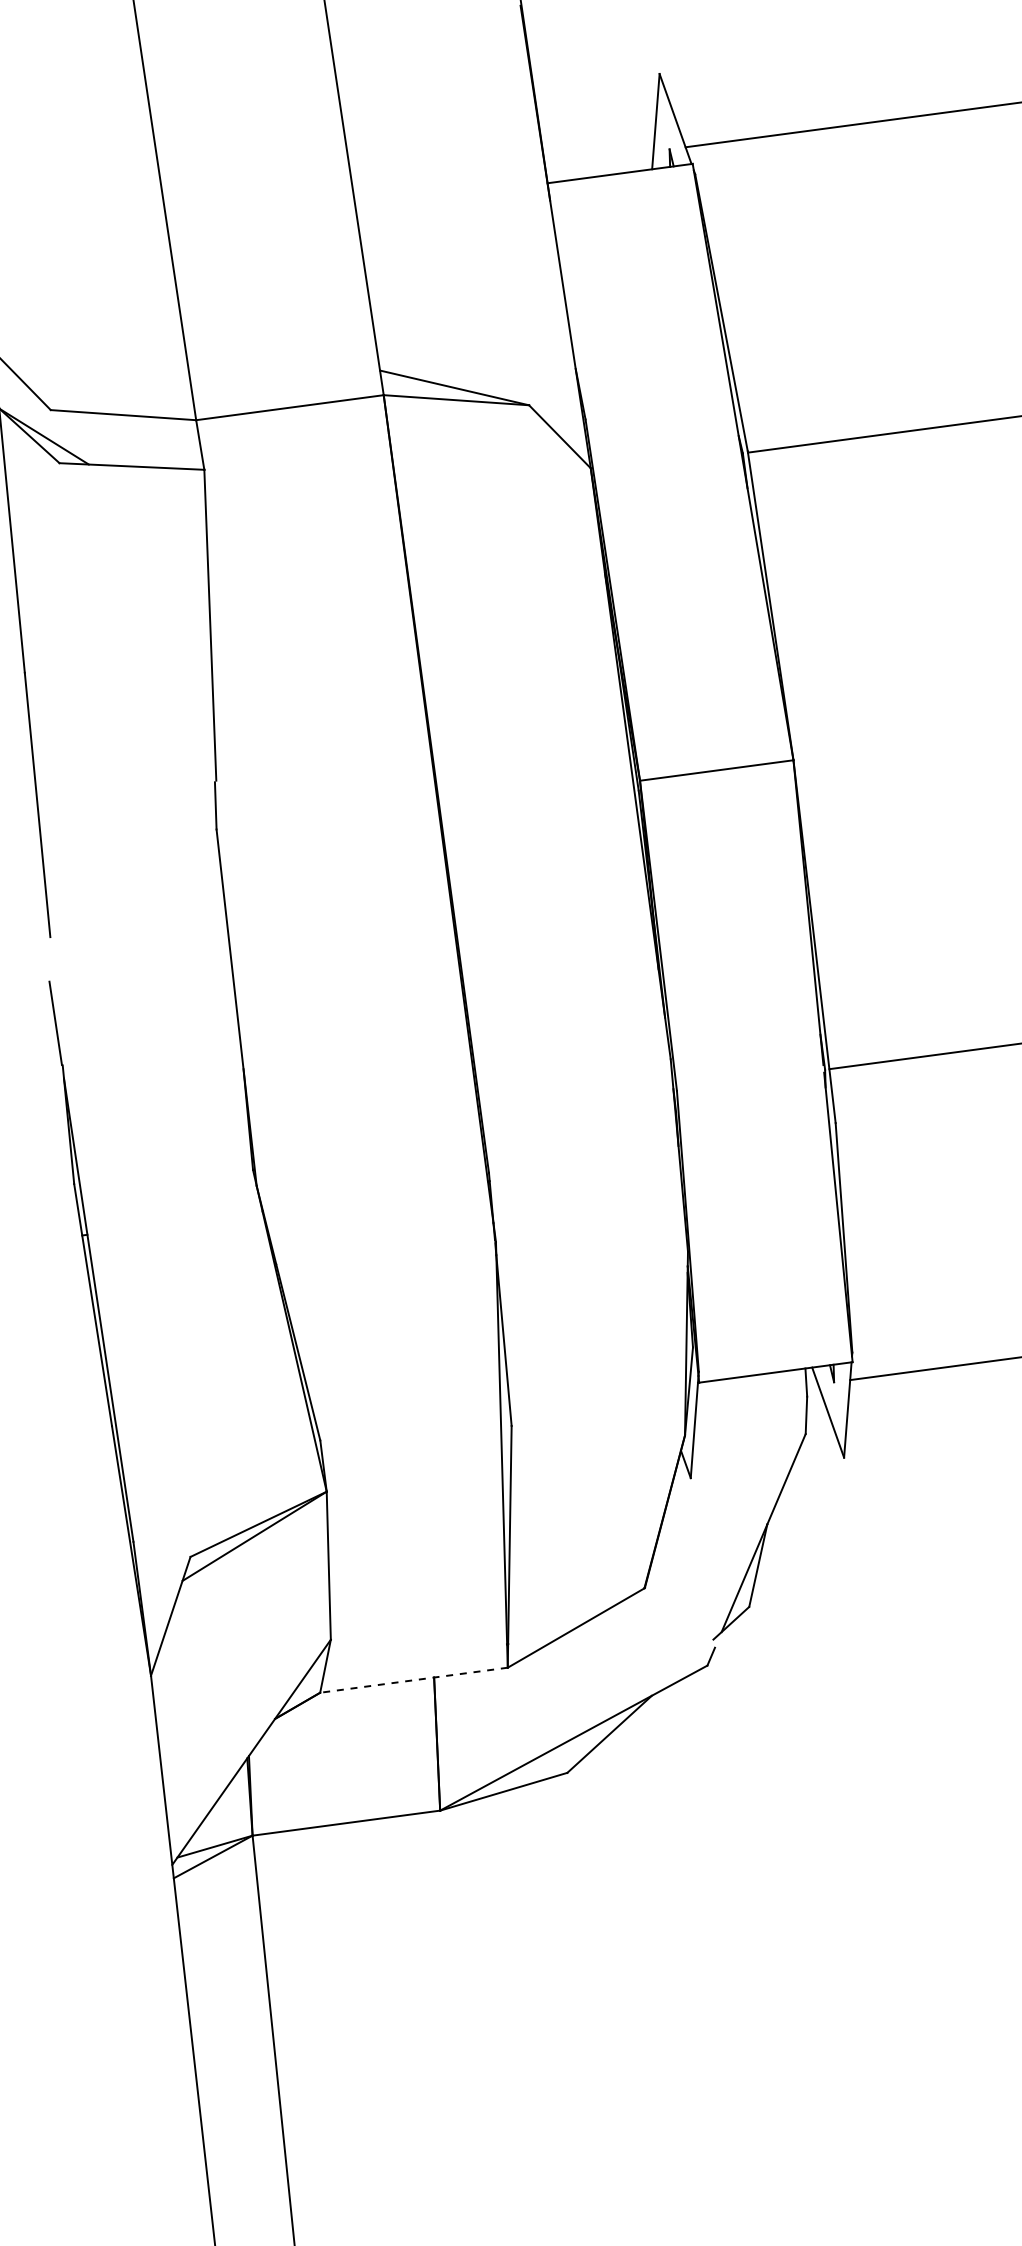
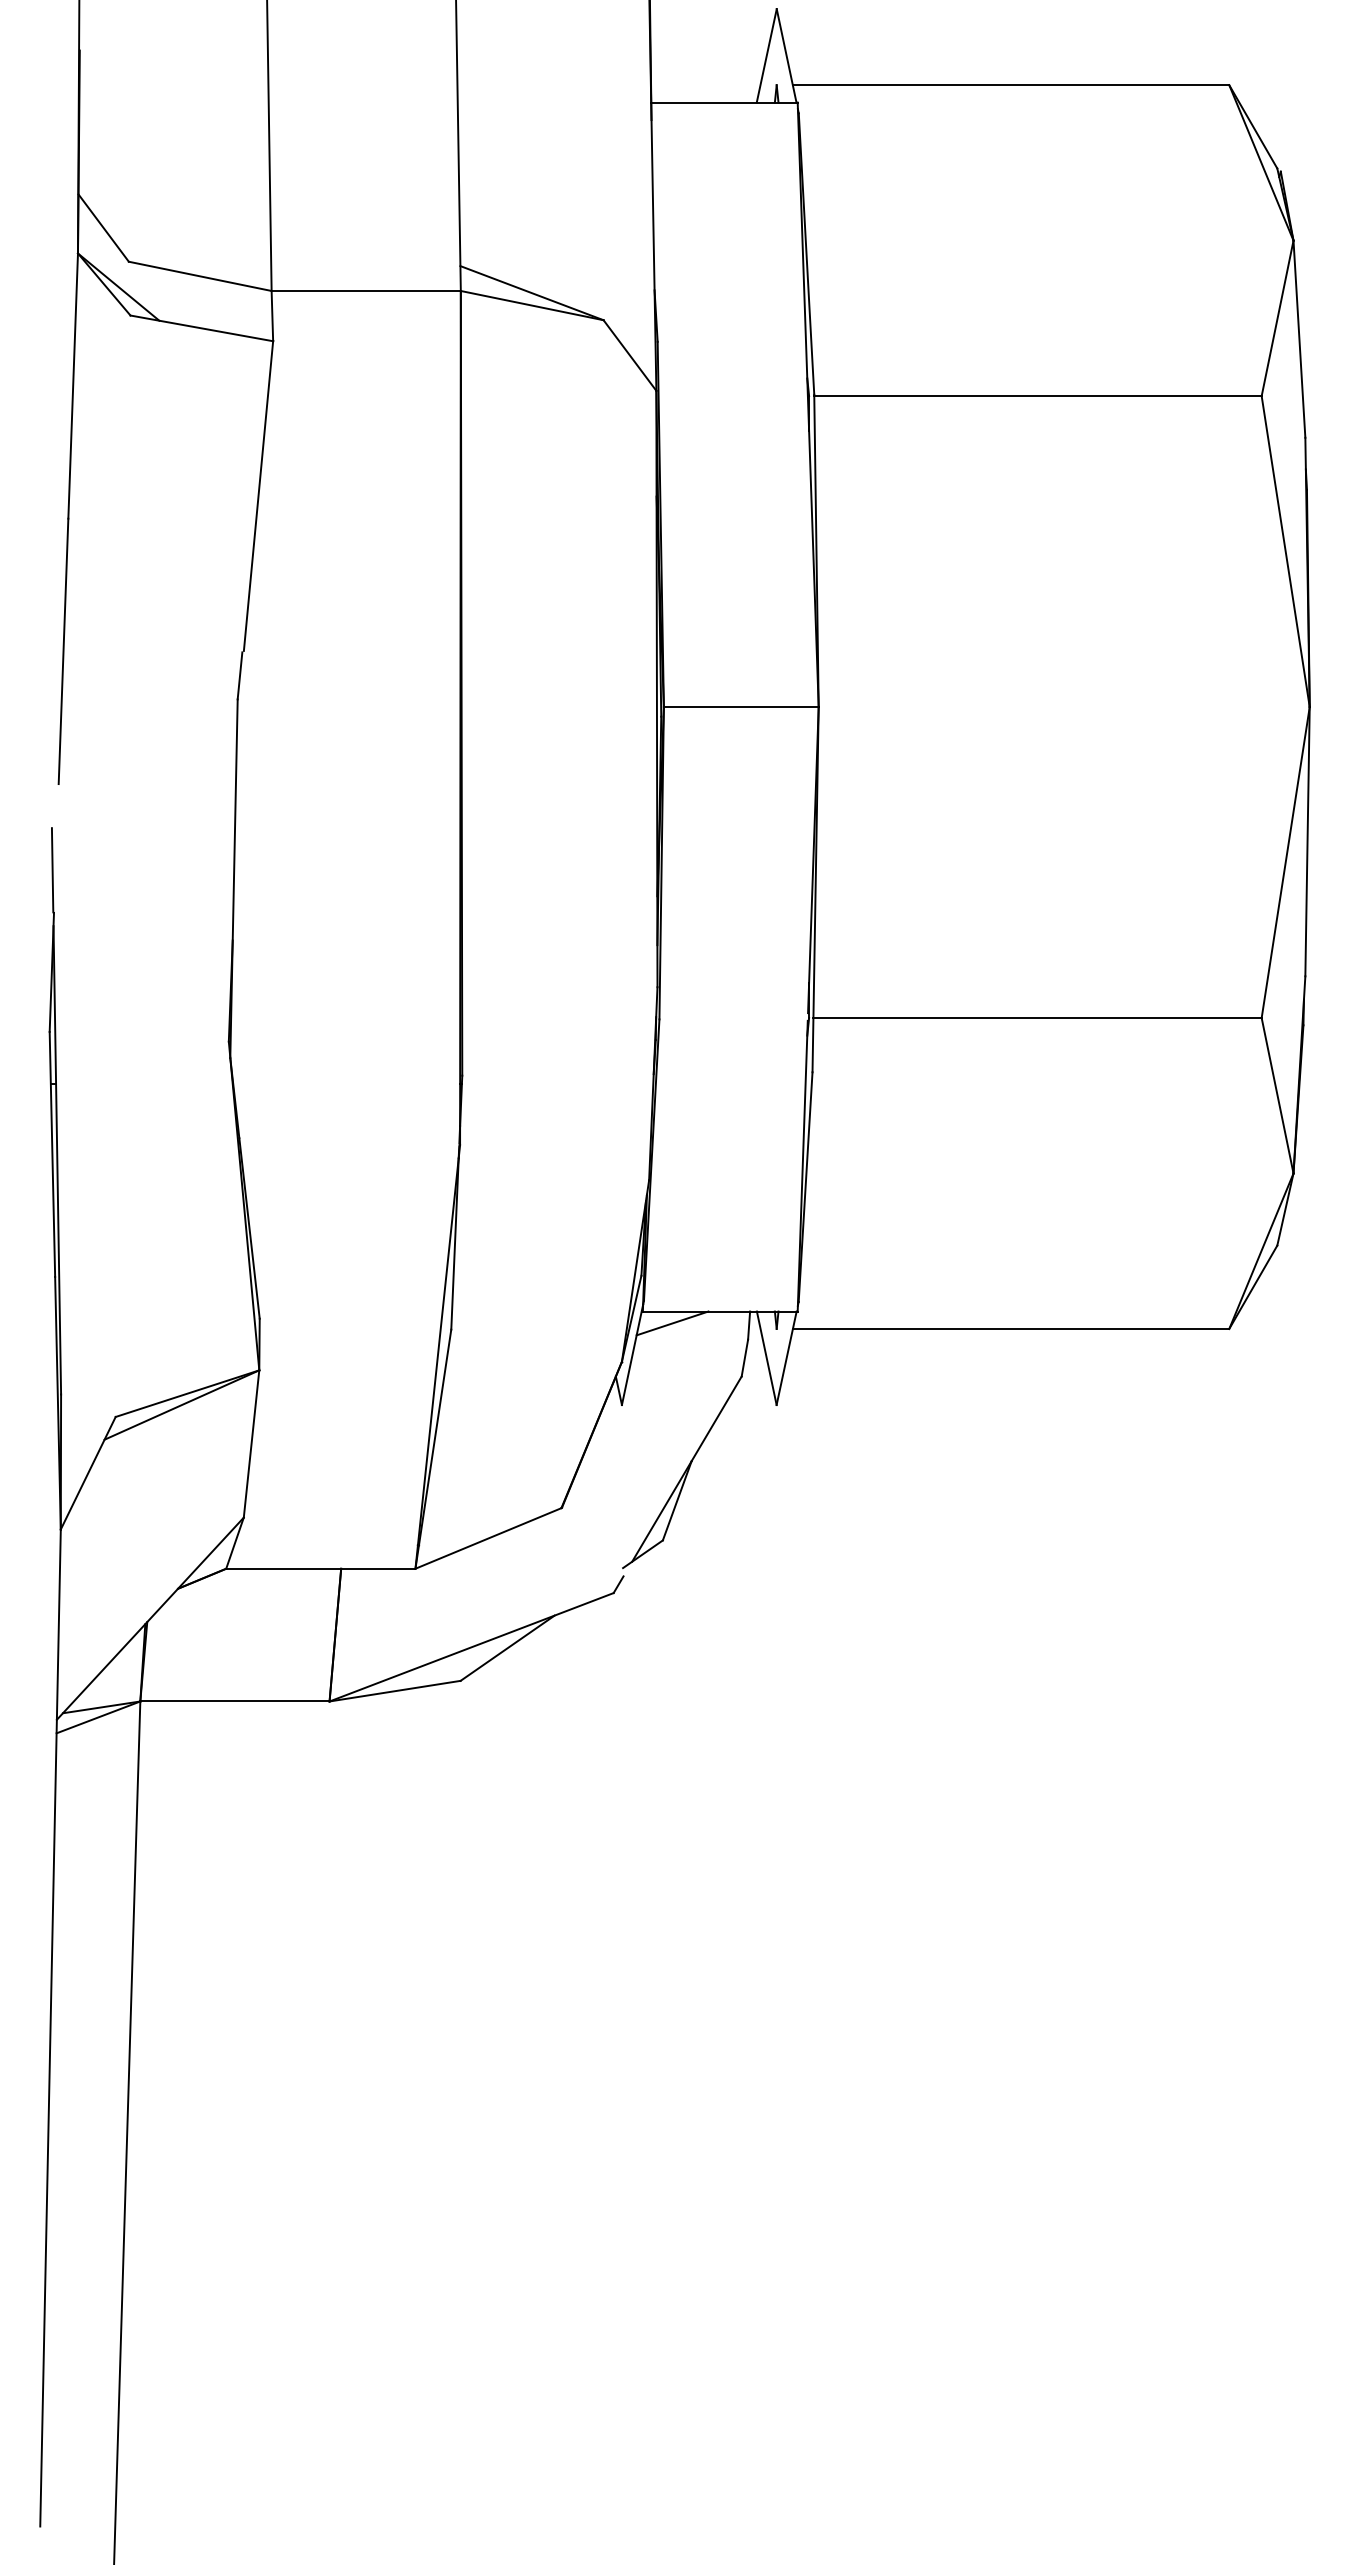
line: (730, 1390) -> (672, 1323), added
line: (413, 1680) -> (320, 1568), dashed -> solid

